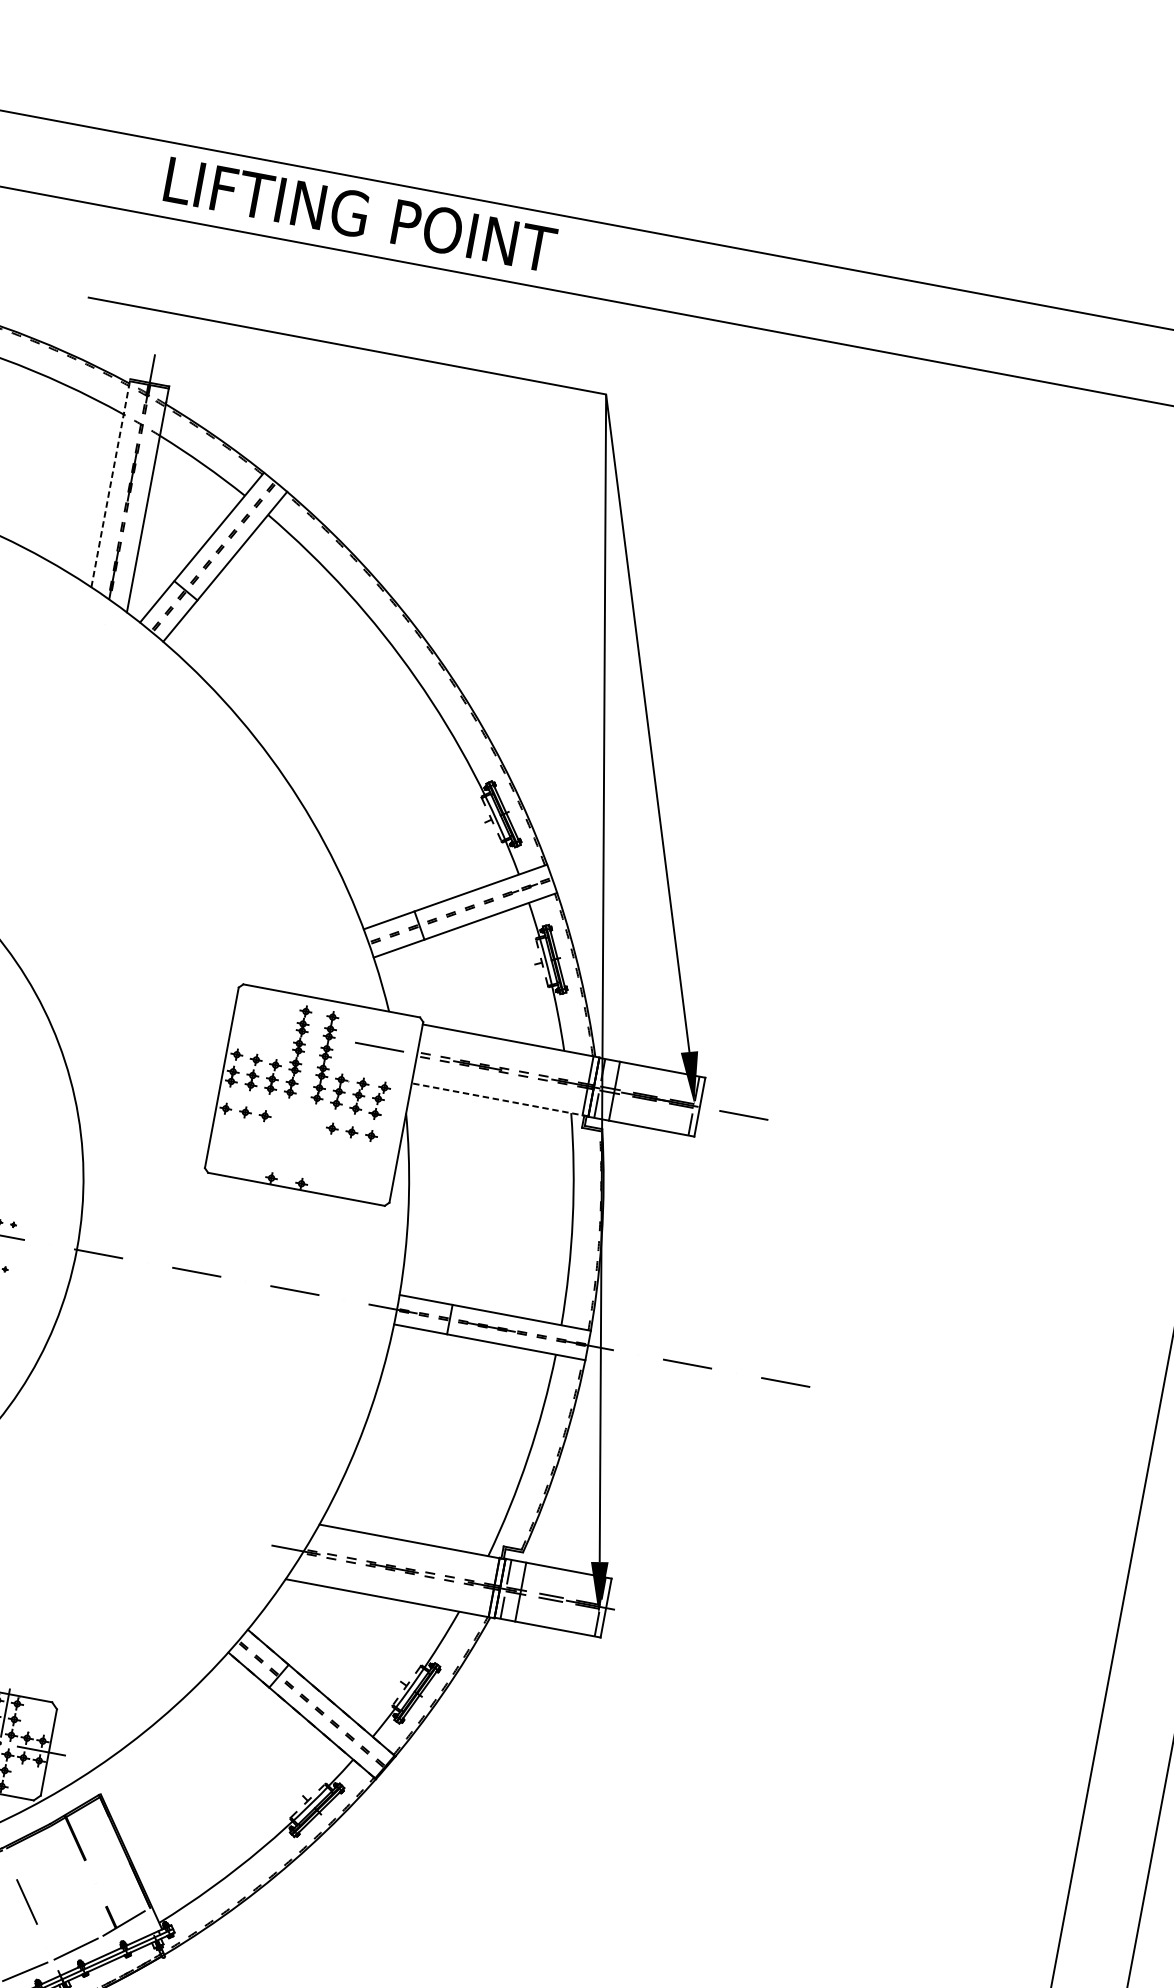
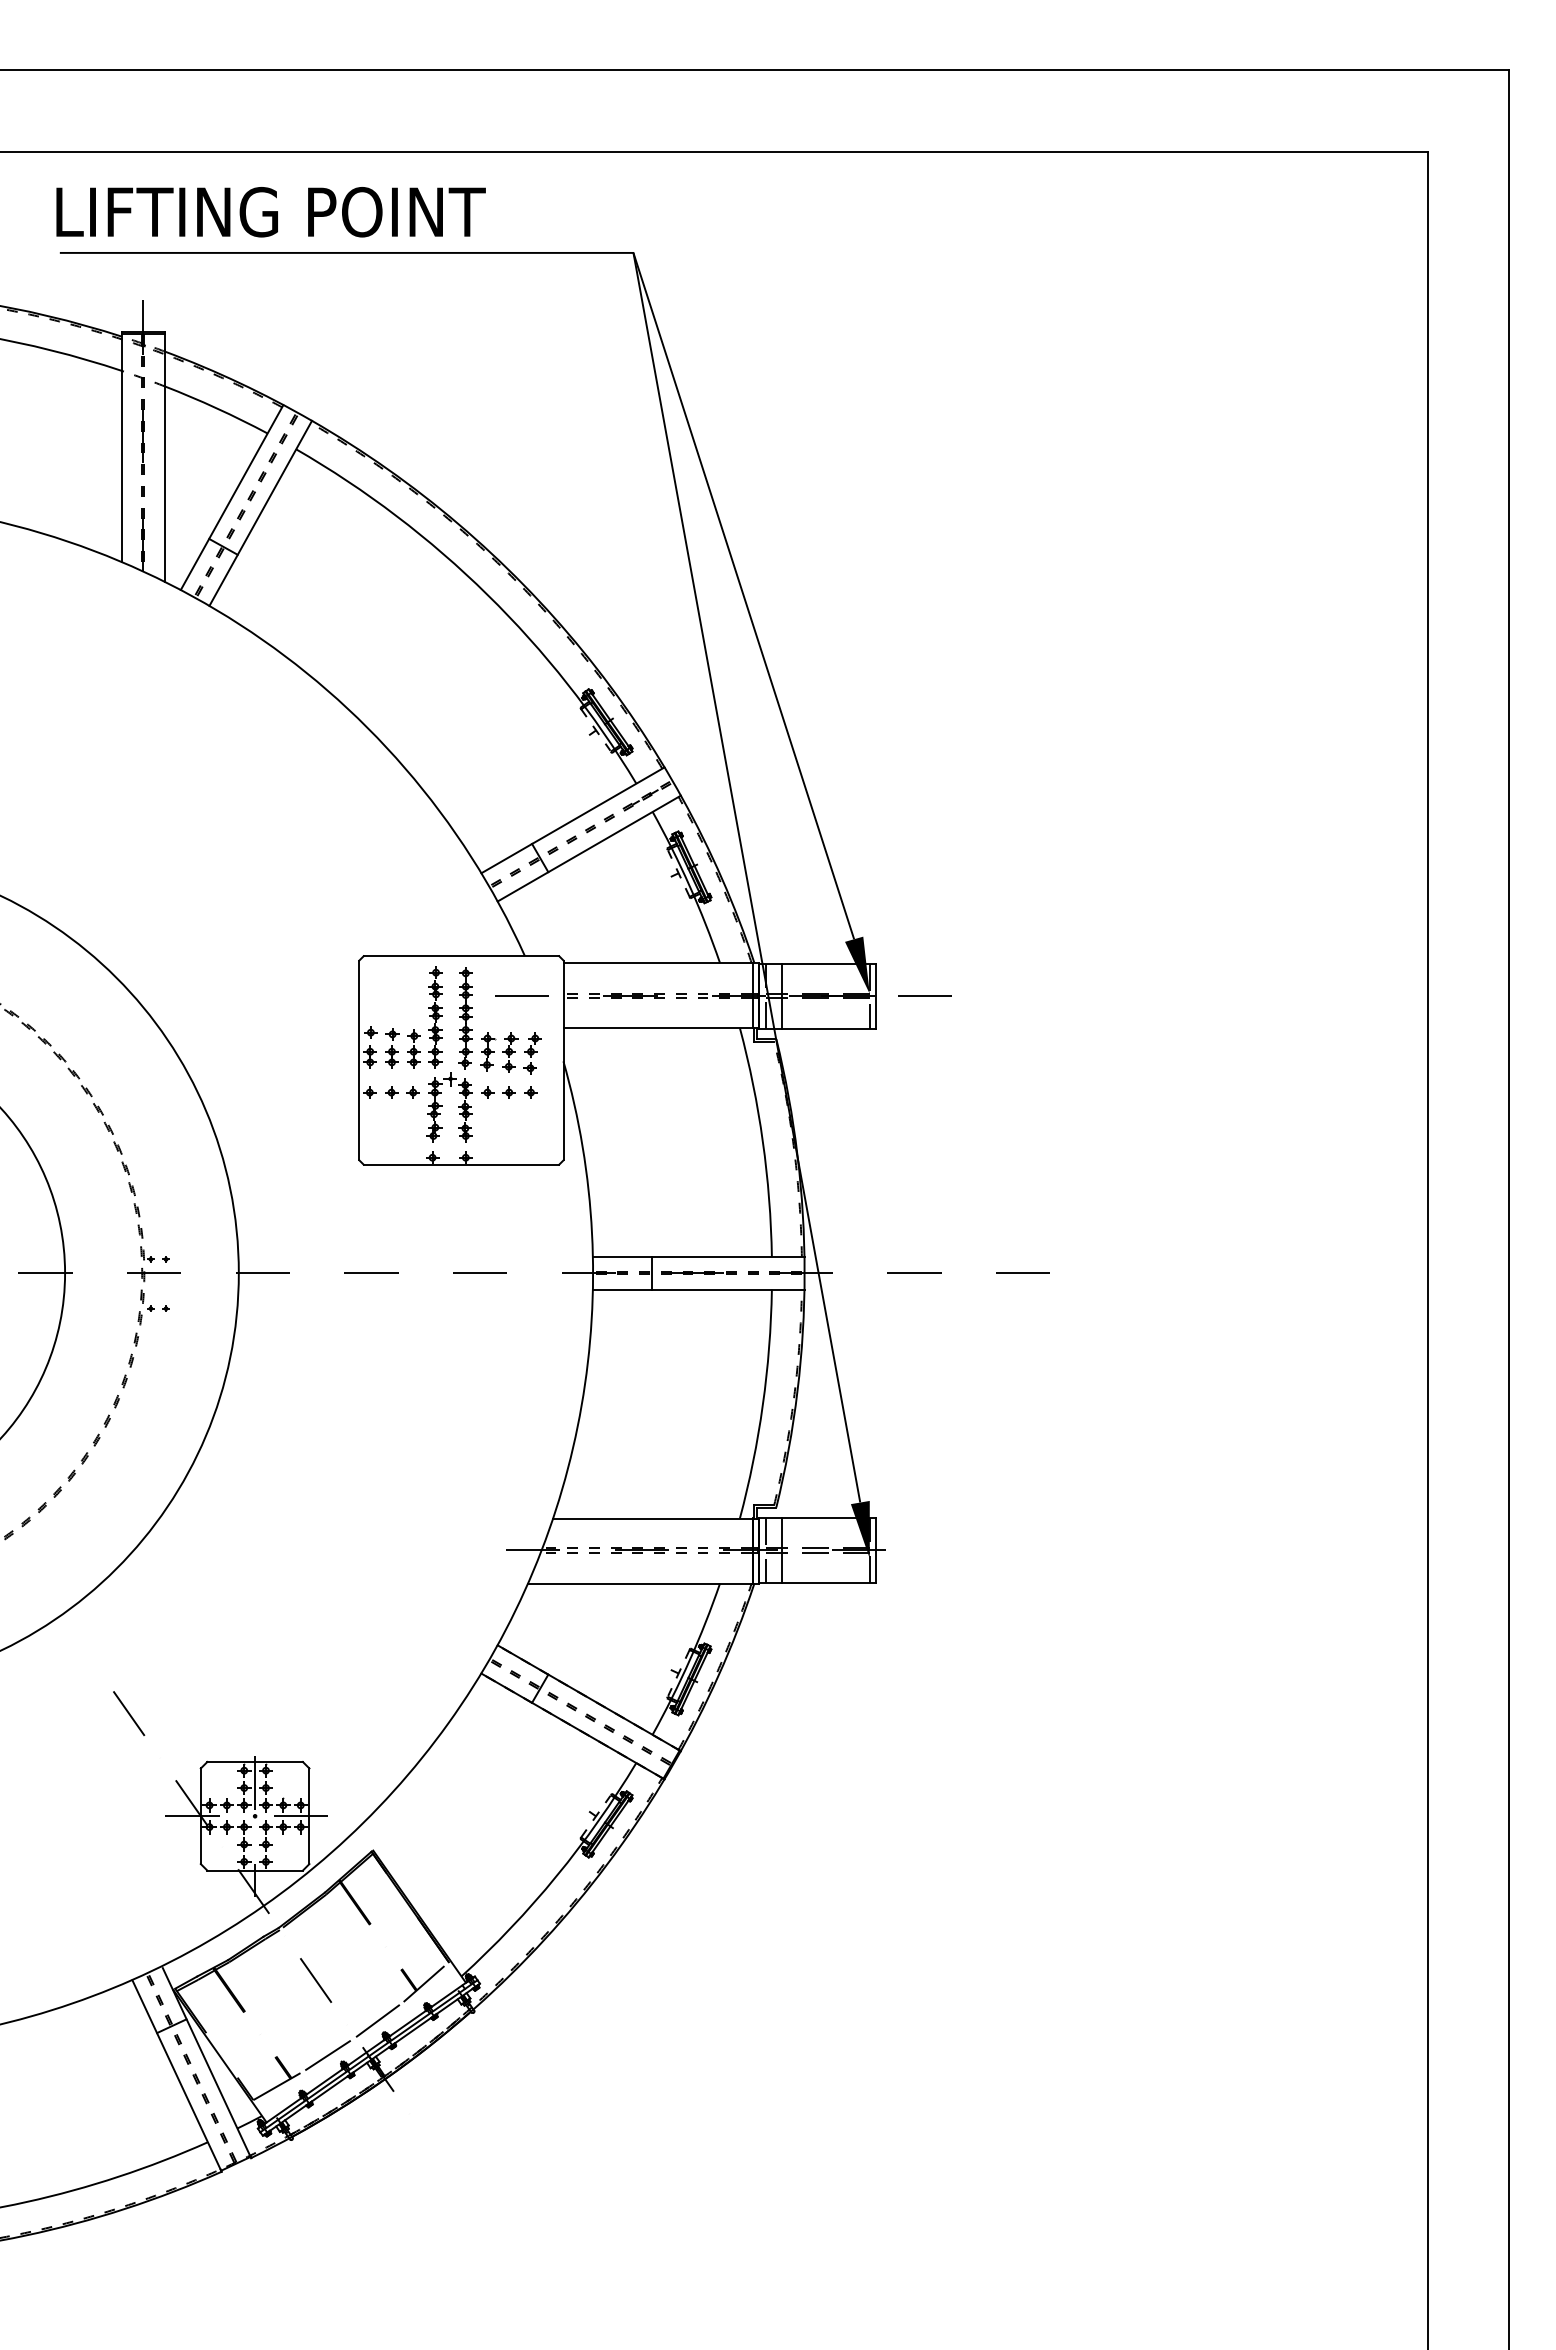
text: (360, 215) -> (270, 212), moved
line: (110, 482) -> (121, 446), dashed -> solid
line: (500, 1100) -> (661, 1028), dashed -> solid
part: (289, 1133) -> (442, 1106), added

